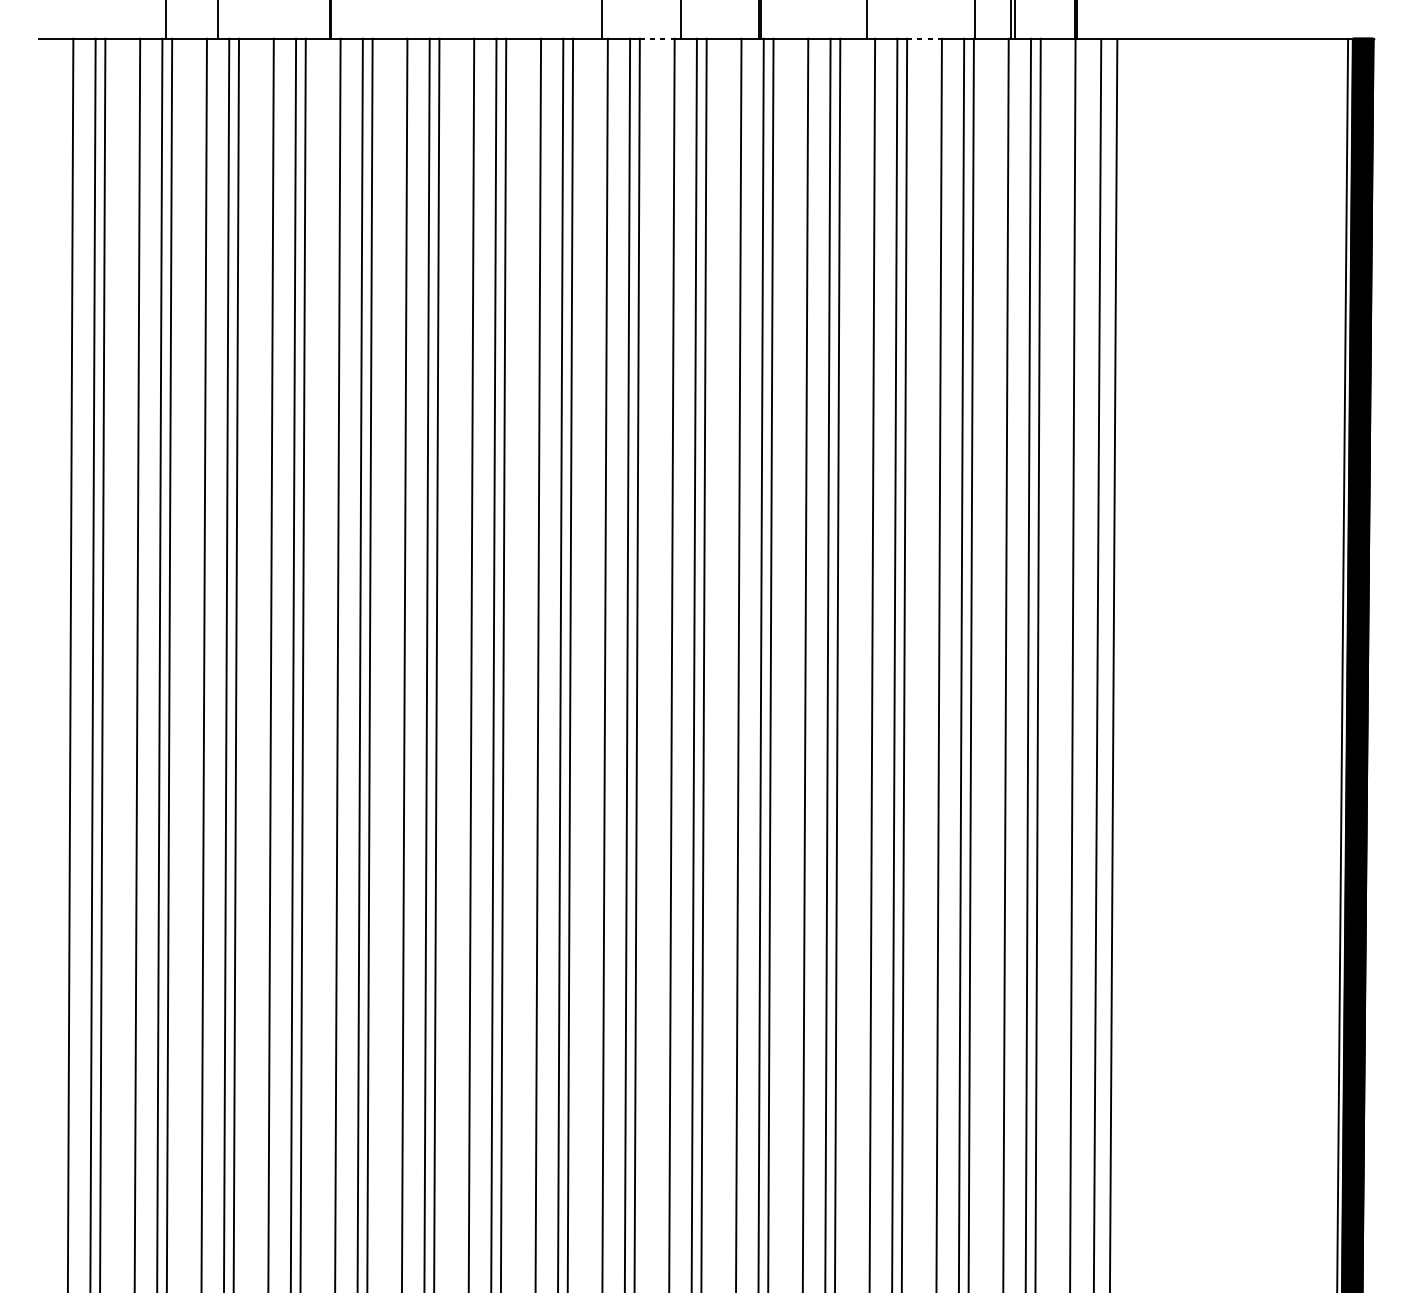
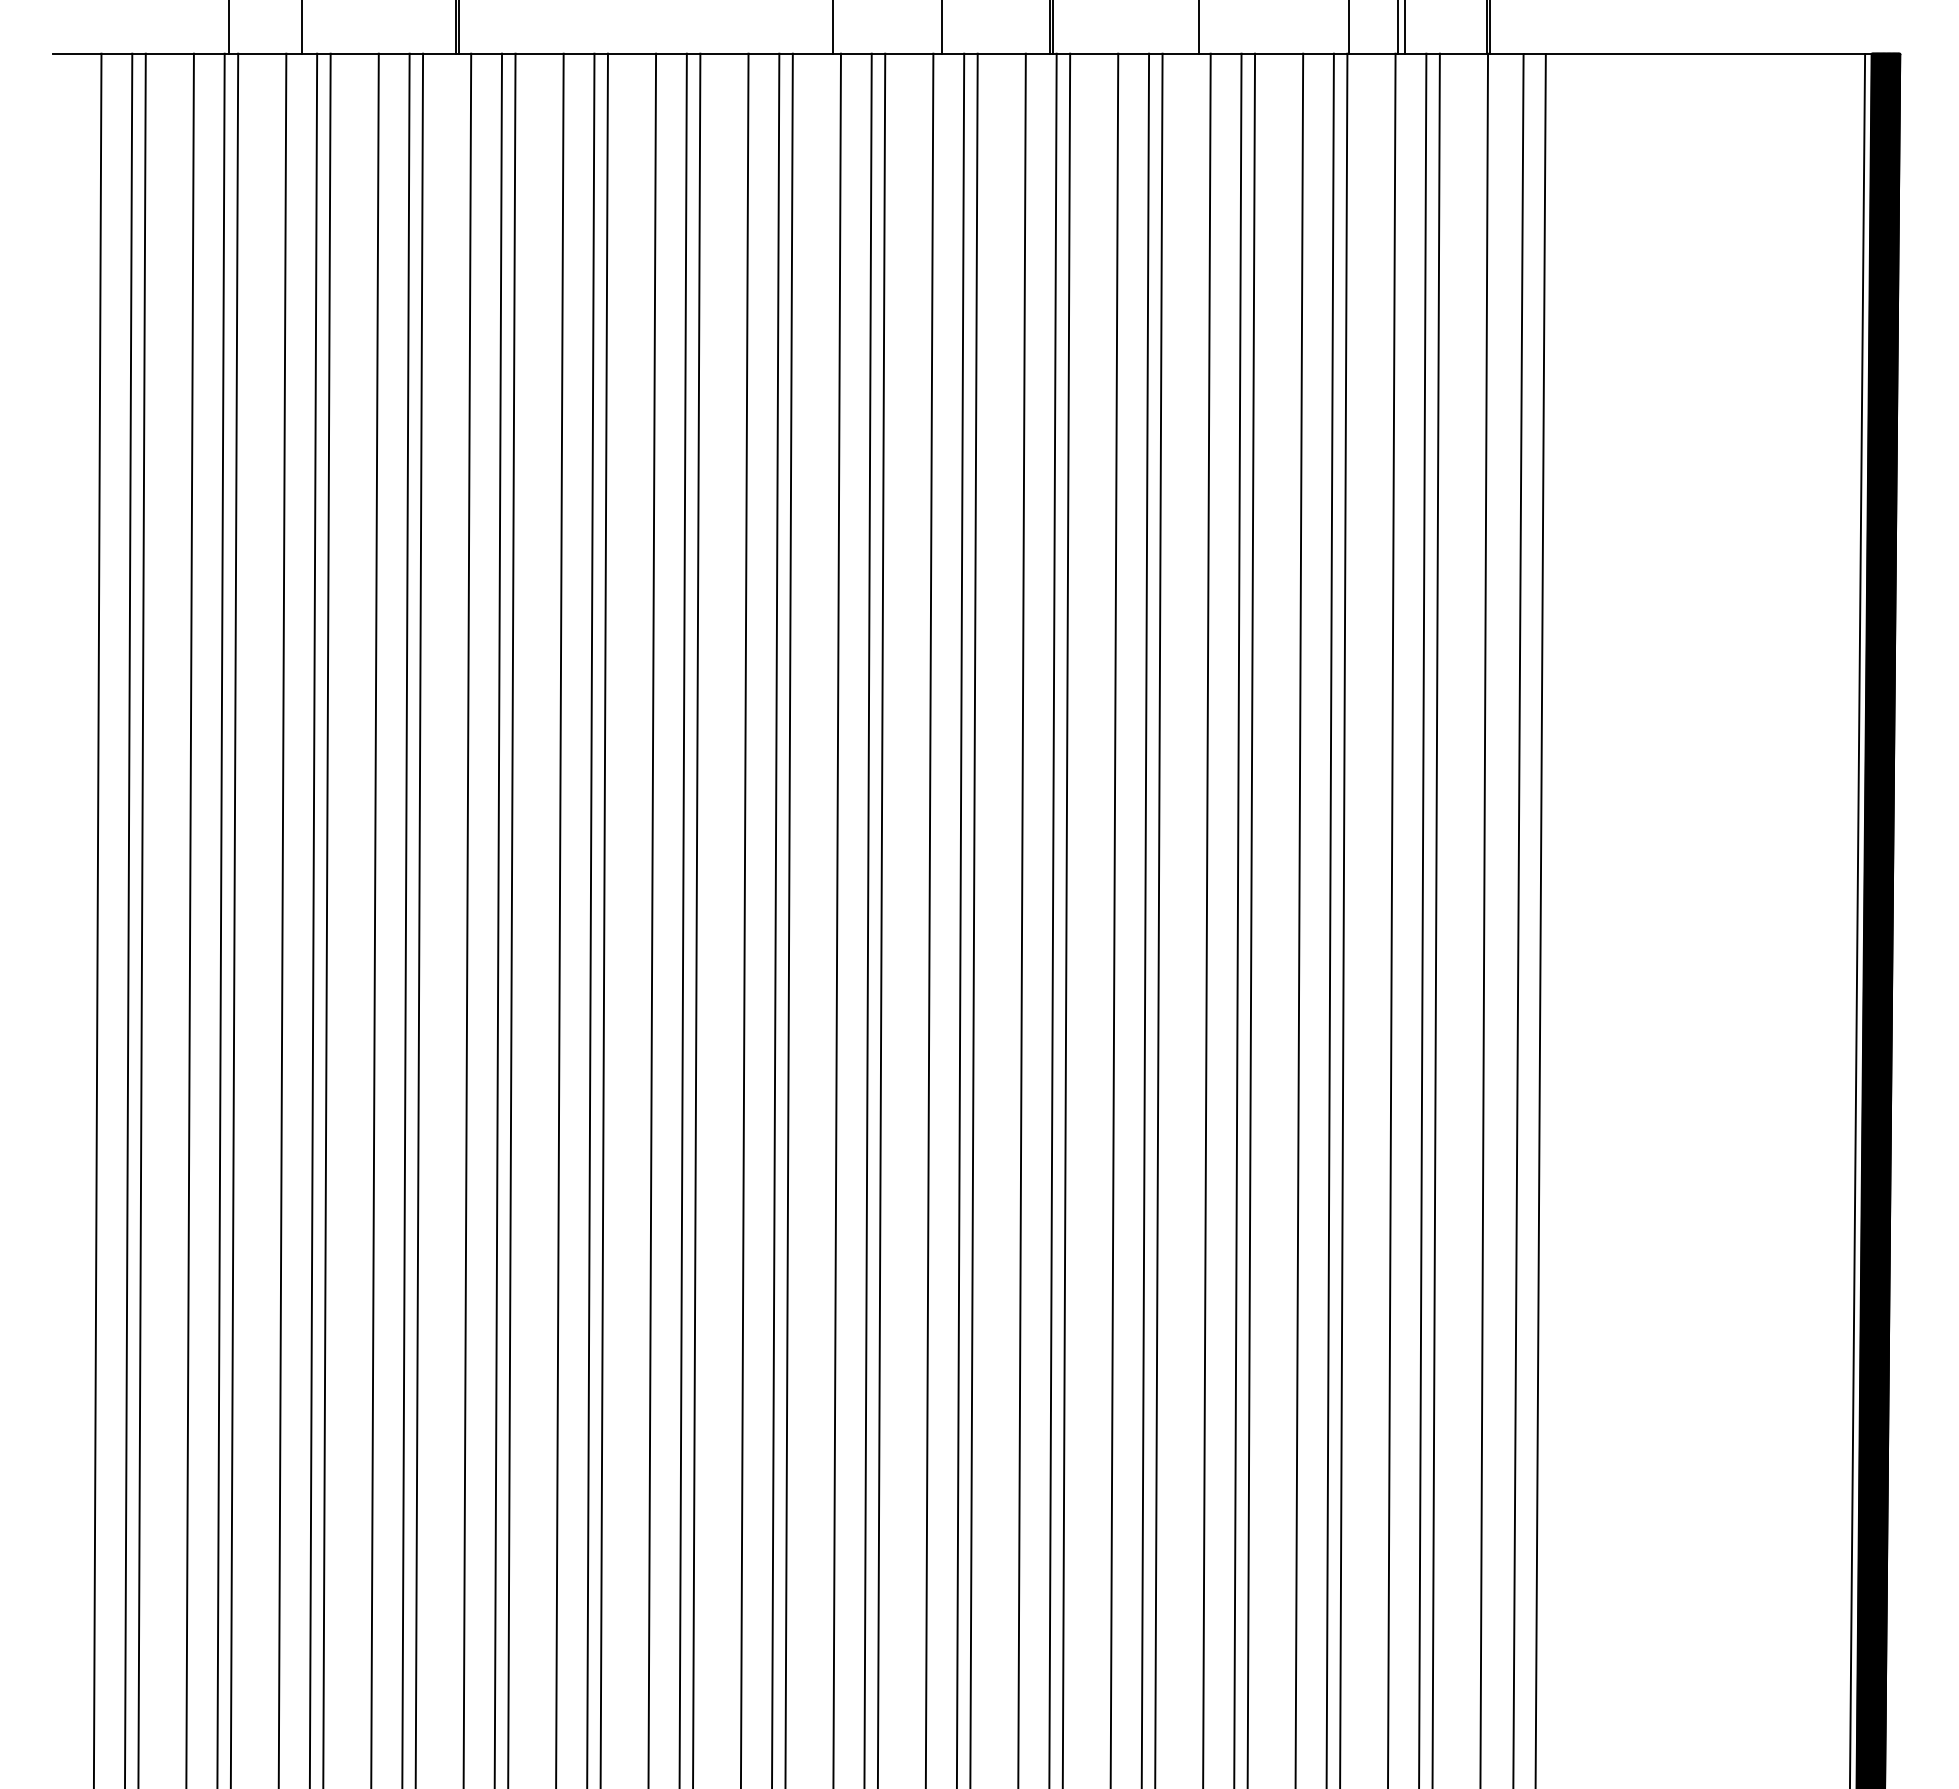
line: (657, 38) -> (909, 53), dashed -> solid
line: (924, 38) -> (1279, 53), dashed -> solid

